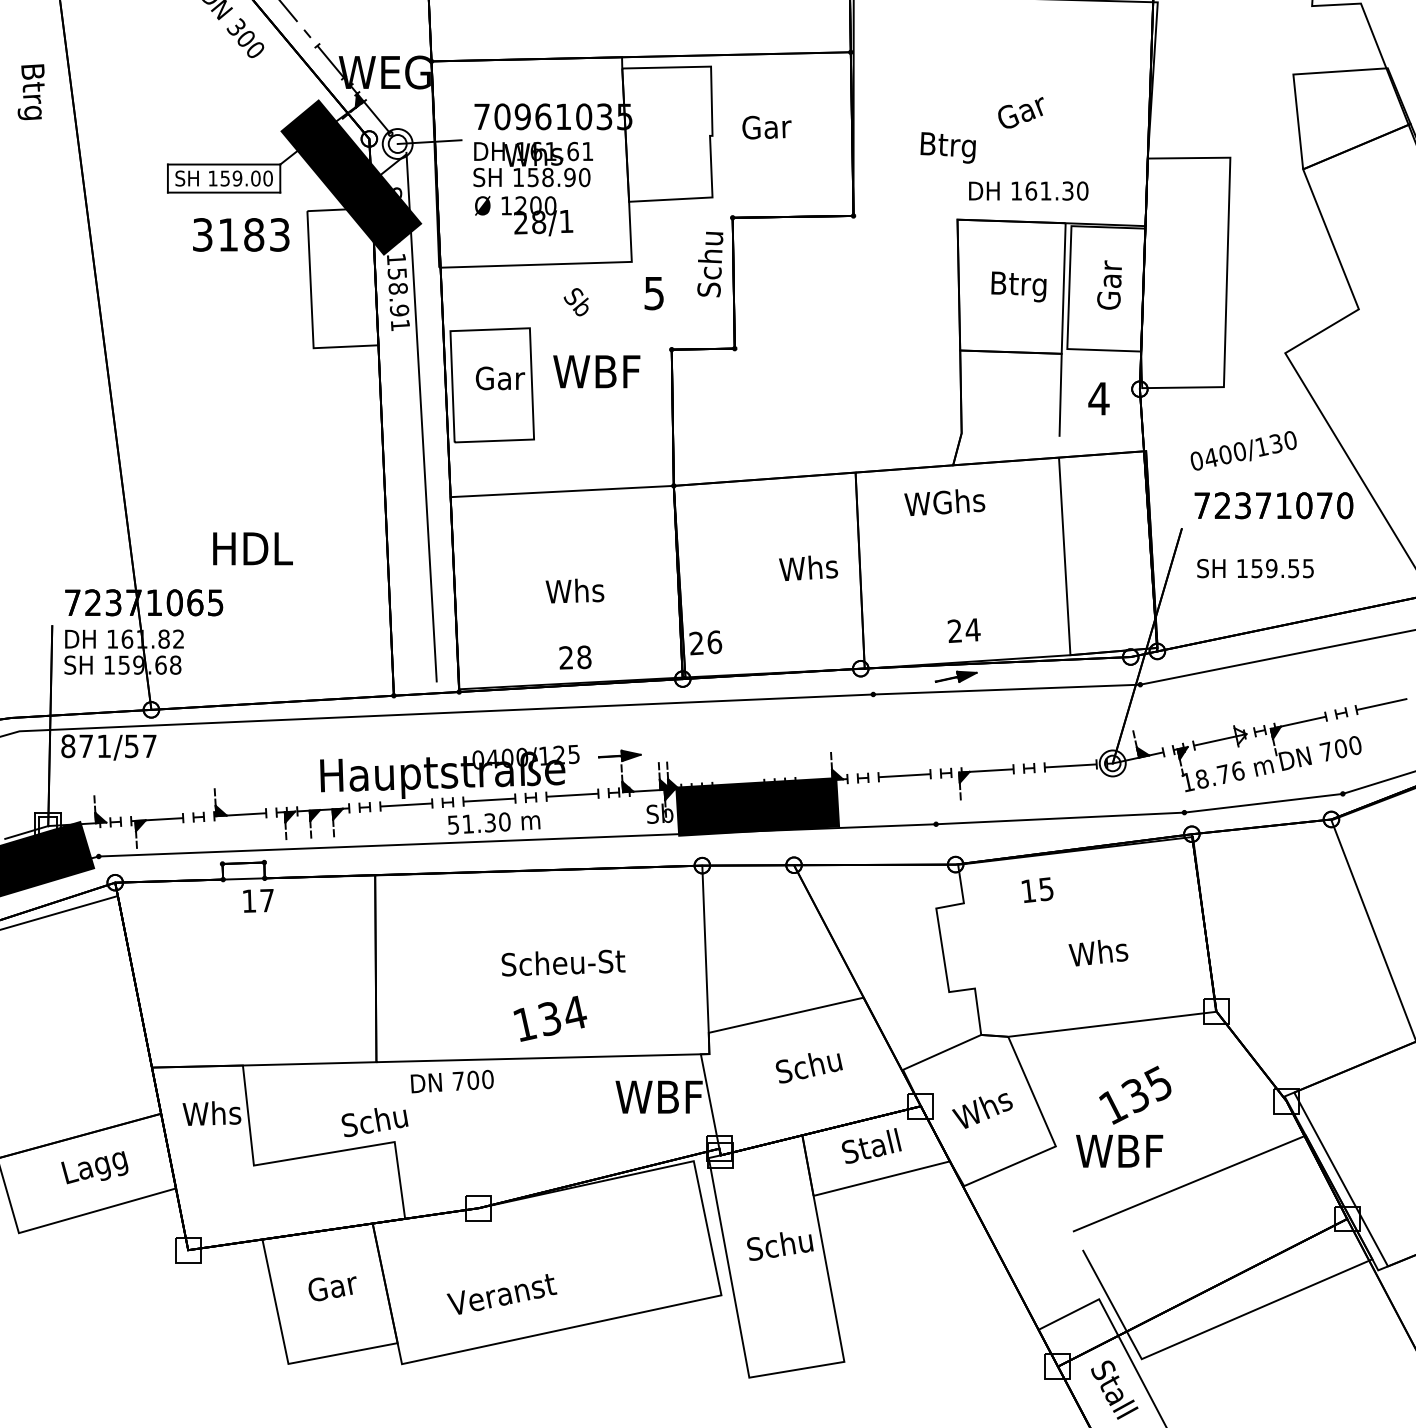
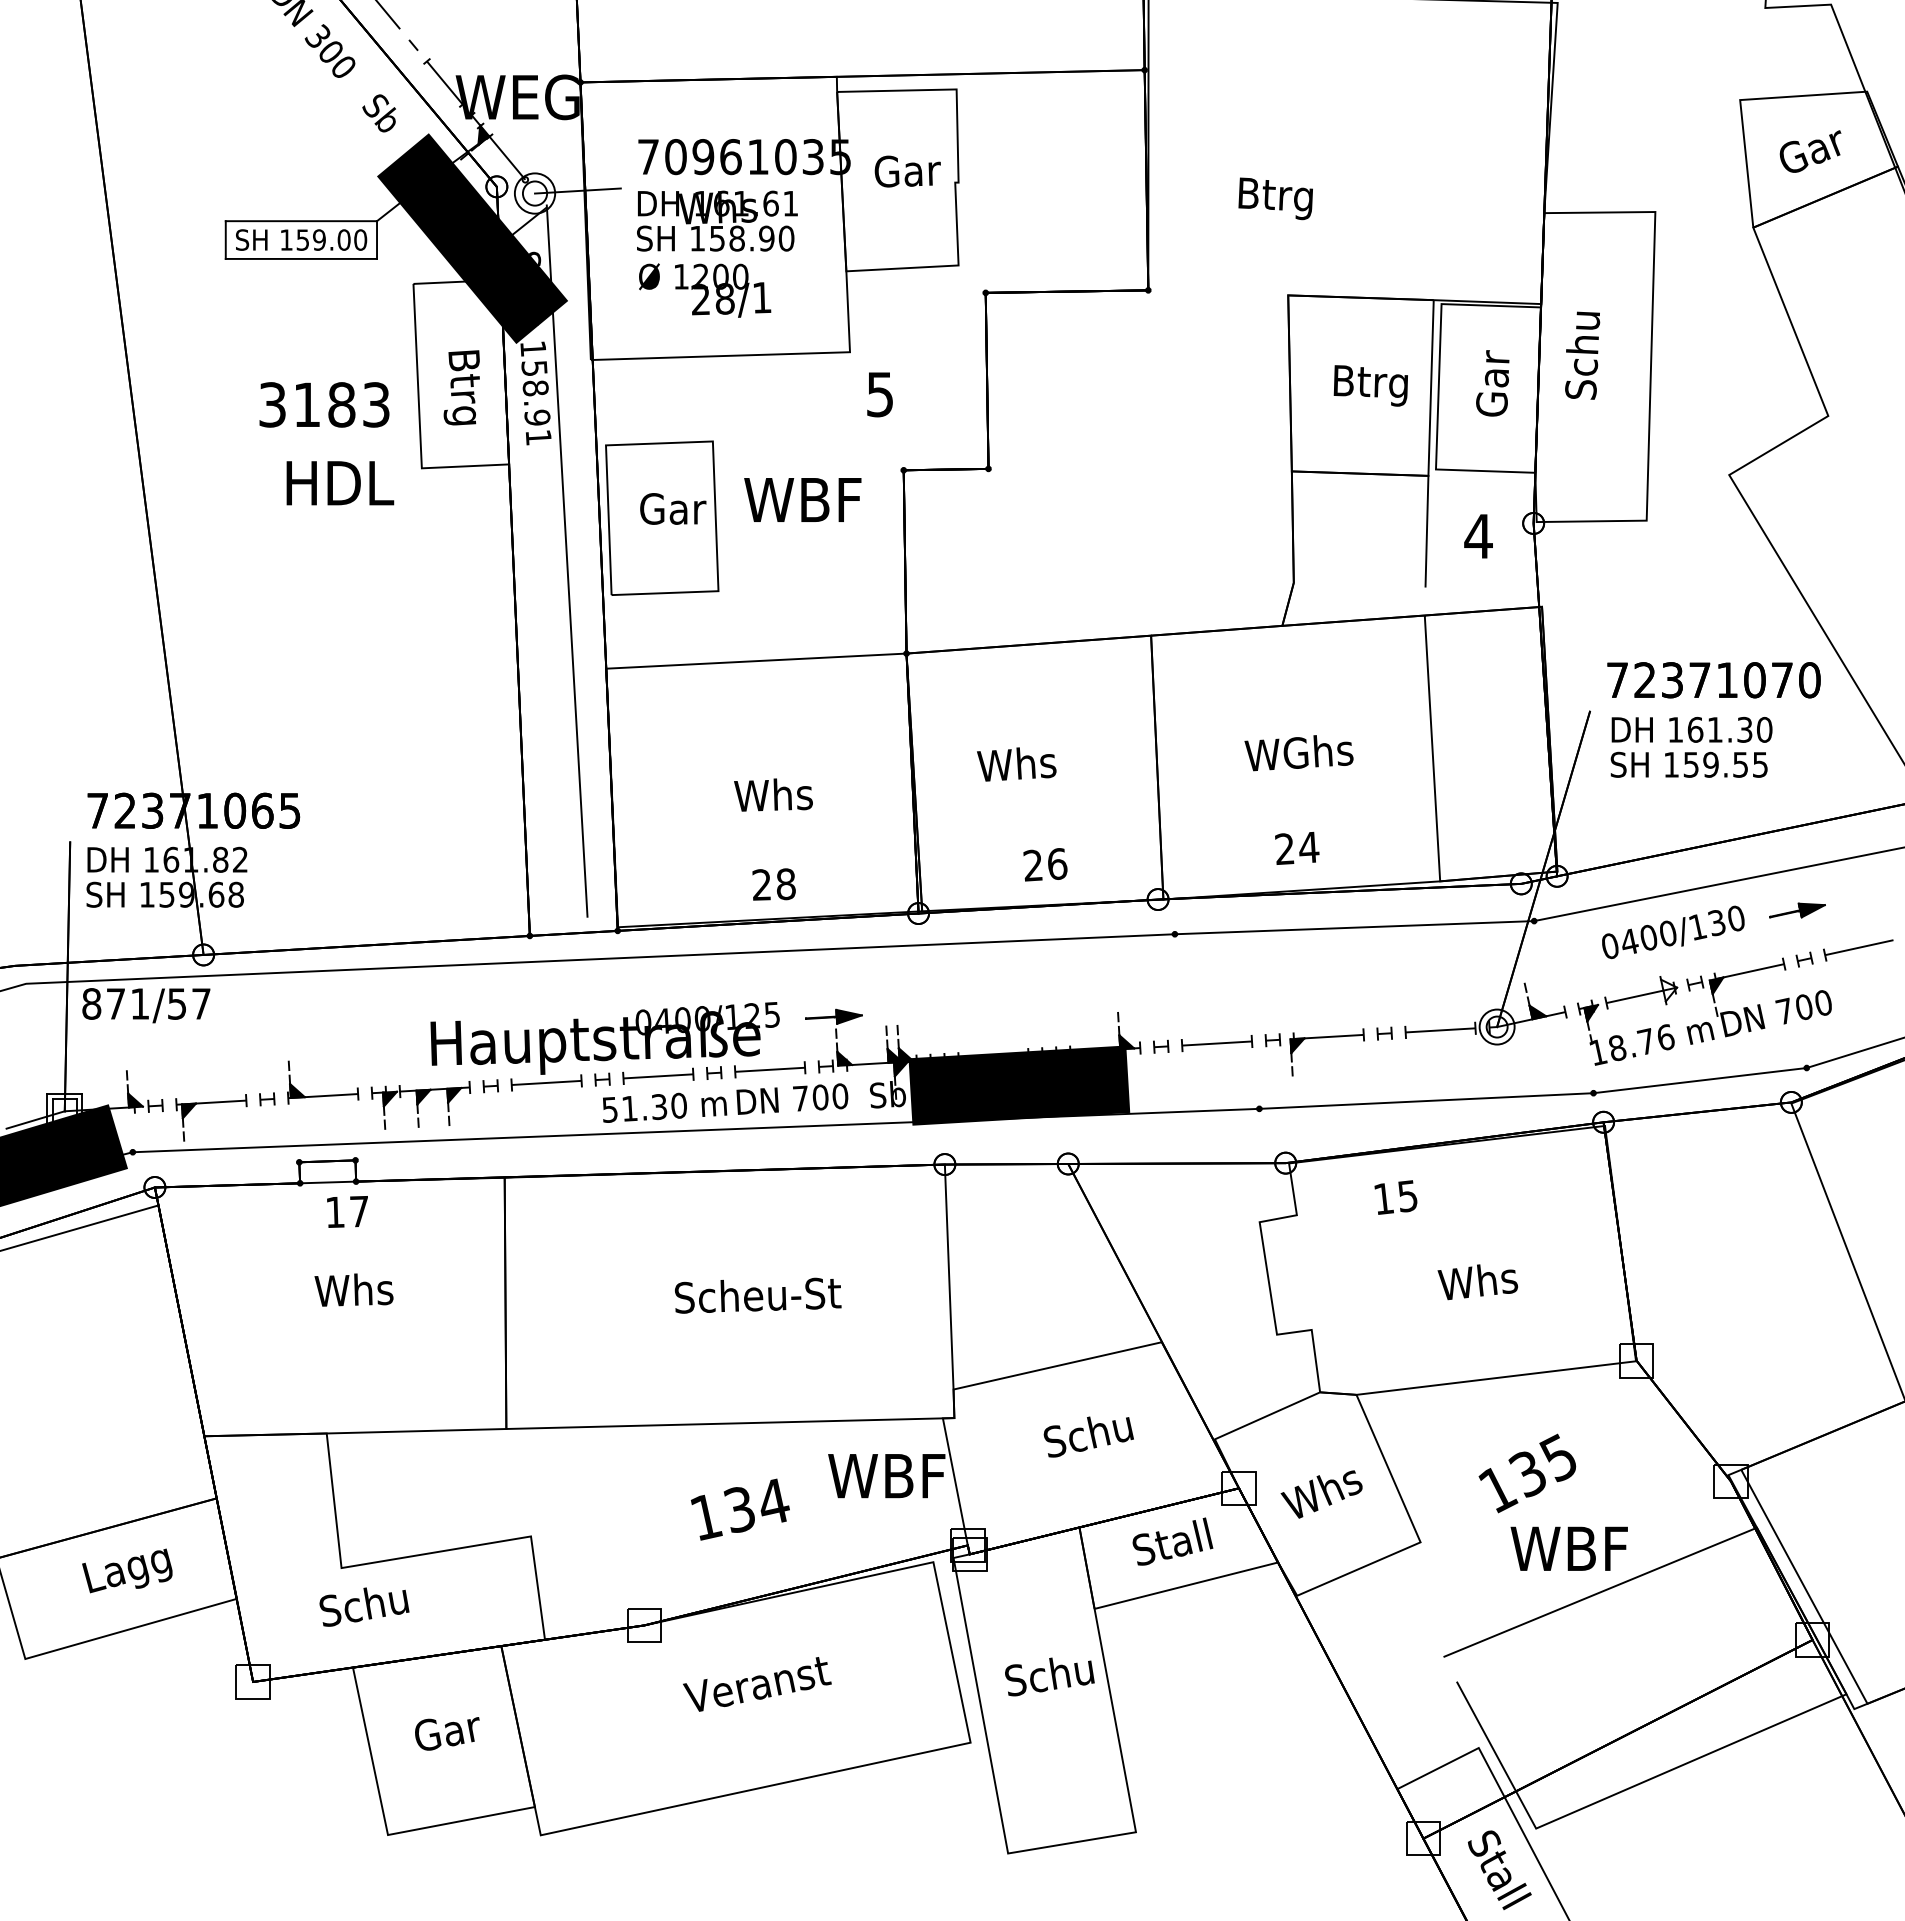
text: (30, 91) -> (461, 387), moved
text: (1020, 112) -> (1810, 151), moved
text: (766, 127) -> (907, 171), moved
text: (1028, 190) -> (1691, 729), moved
text: (241, 234) -> (324, 404), moved
text: (710, 264) -> (1582, 355), moved
text: (575, 302) -> (378, 113), moved
text: (1243, 450) -> (1673, 932), moved
text: (944, 502) -> (1298, 753), moved
text: (253, 549) -> (340, 483), moved
text: (808, 568) -> (1016, 764), moved
text: (705, 642) -> (1045, 864), moved
part: (956, 676) -> (1797, 910), moved
text: (549, 1018) -> (739, 1509), moved
text: (452, 1081) -> (792, 1098), moved
text: (211, 1113) -> (353, 1289), moved
text: (375, 1122) -> (364, 1606), moved
text: (1118, 1151) -> (1568, 1548), moved
text: (502, 1294) -> (757, 1684), moved

